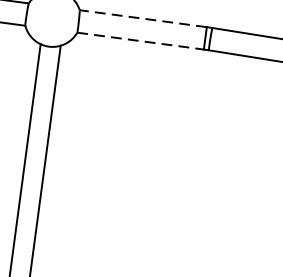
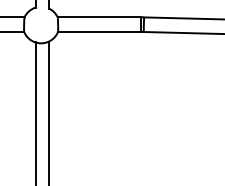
line: (142, 18) -> (98, 17), dashed -> solid
line: (140, 40) -> (99, 31), dashed -> solid

